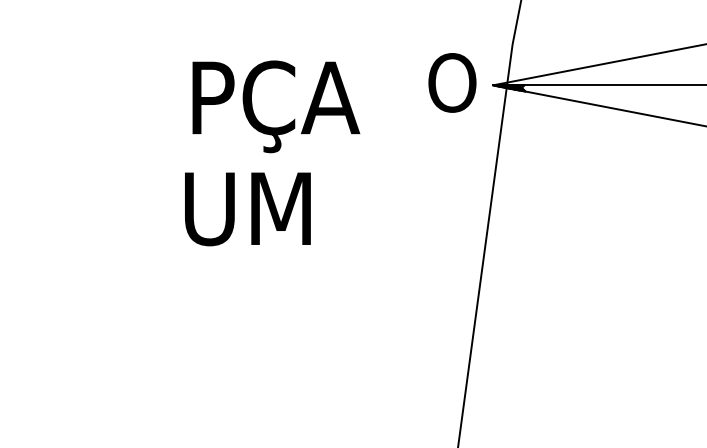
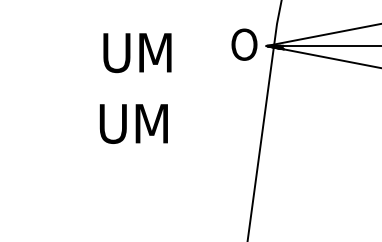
text: (274, 106) -> (148, 57), PÇA -> UM
text: (247, 208) -> (133, 123), moved

